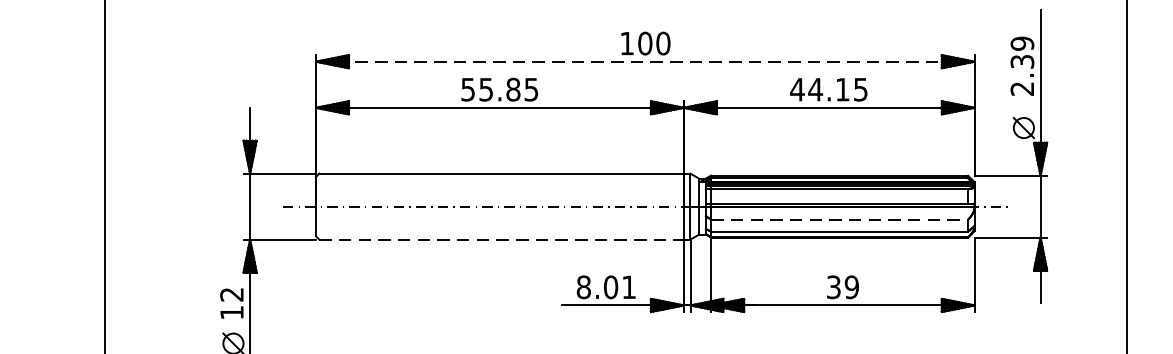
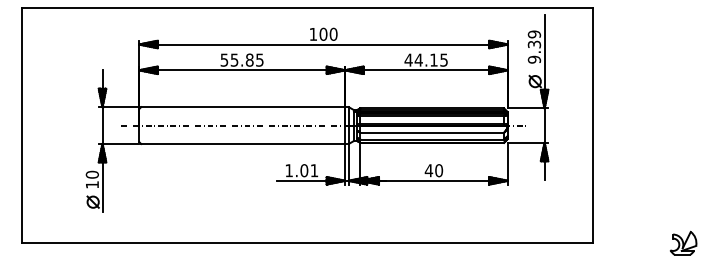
line: (647, 61) -> (324, 44), dashed -> solid
text: (1022, 88) -> (534, 59), 2.39 -> 9.39
line: (840, 219) -> (432, 132), dashed -> solid
line: (502, 238) -> (243, 143), dashed -> solid
text: (584, 286) -> (289, 170), 8.01 -> 1.01
text: (841, 286) -> (433, 170), 39 -> 40
text: (230, 294) -> (91, 174), 12 -> 10

